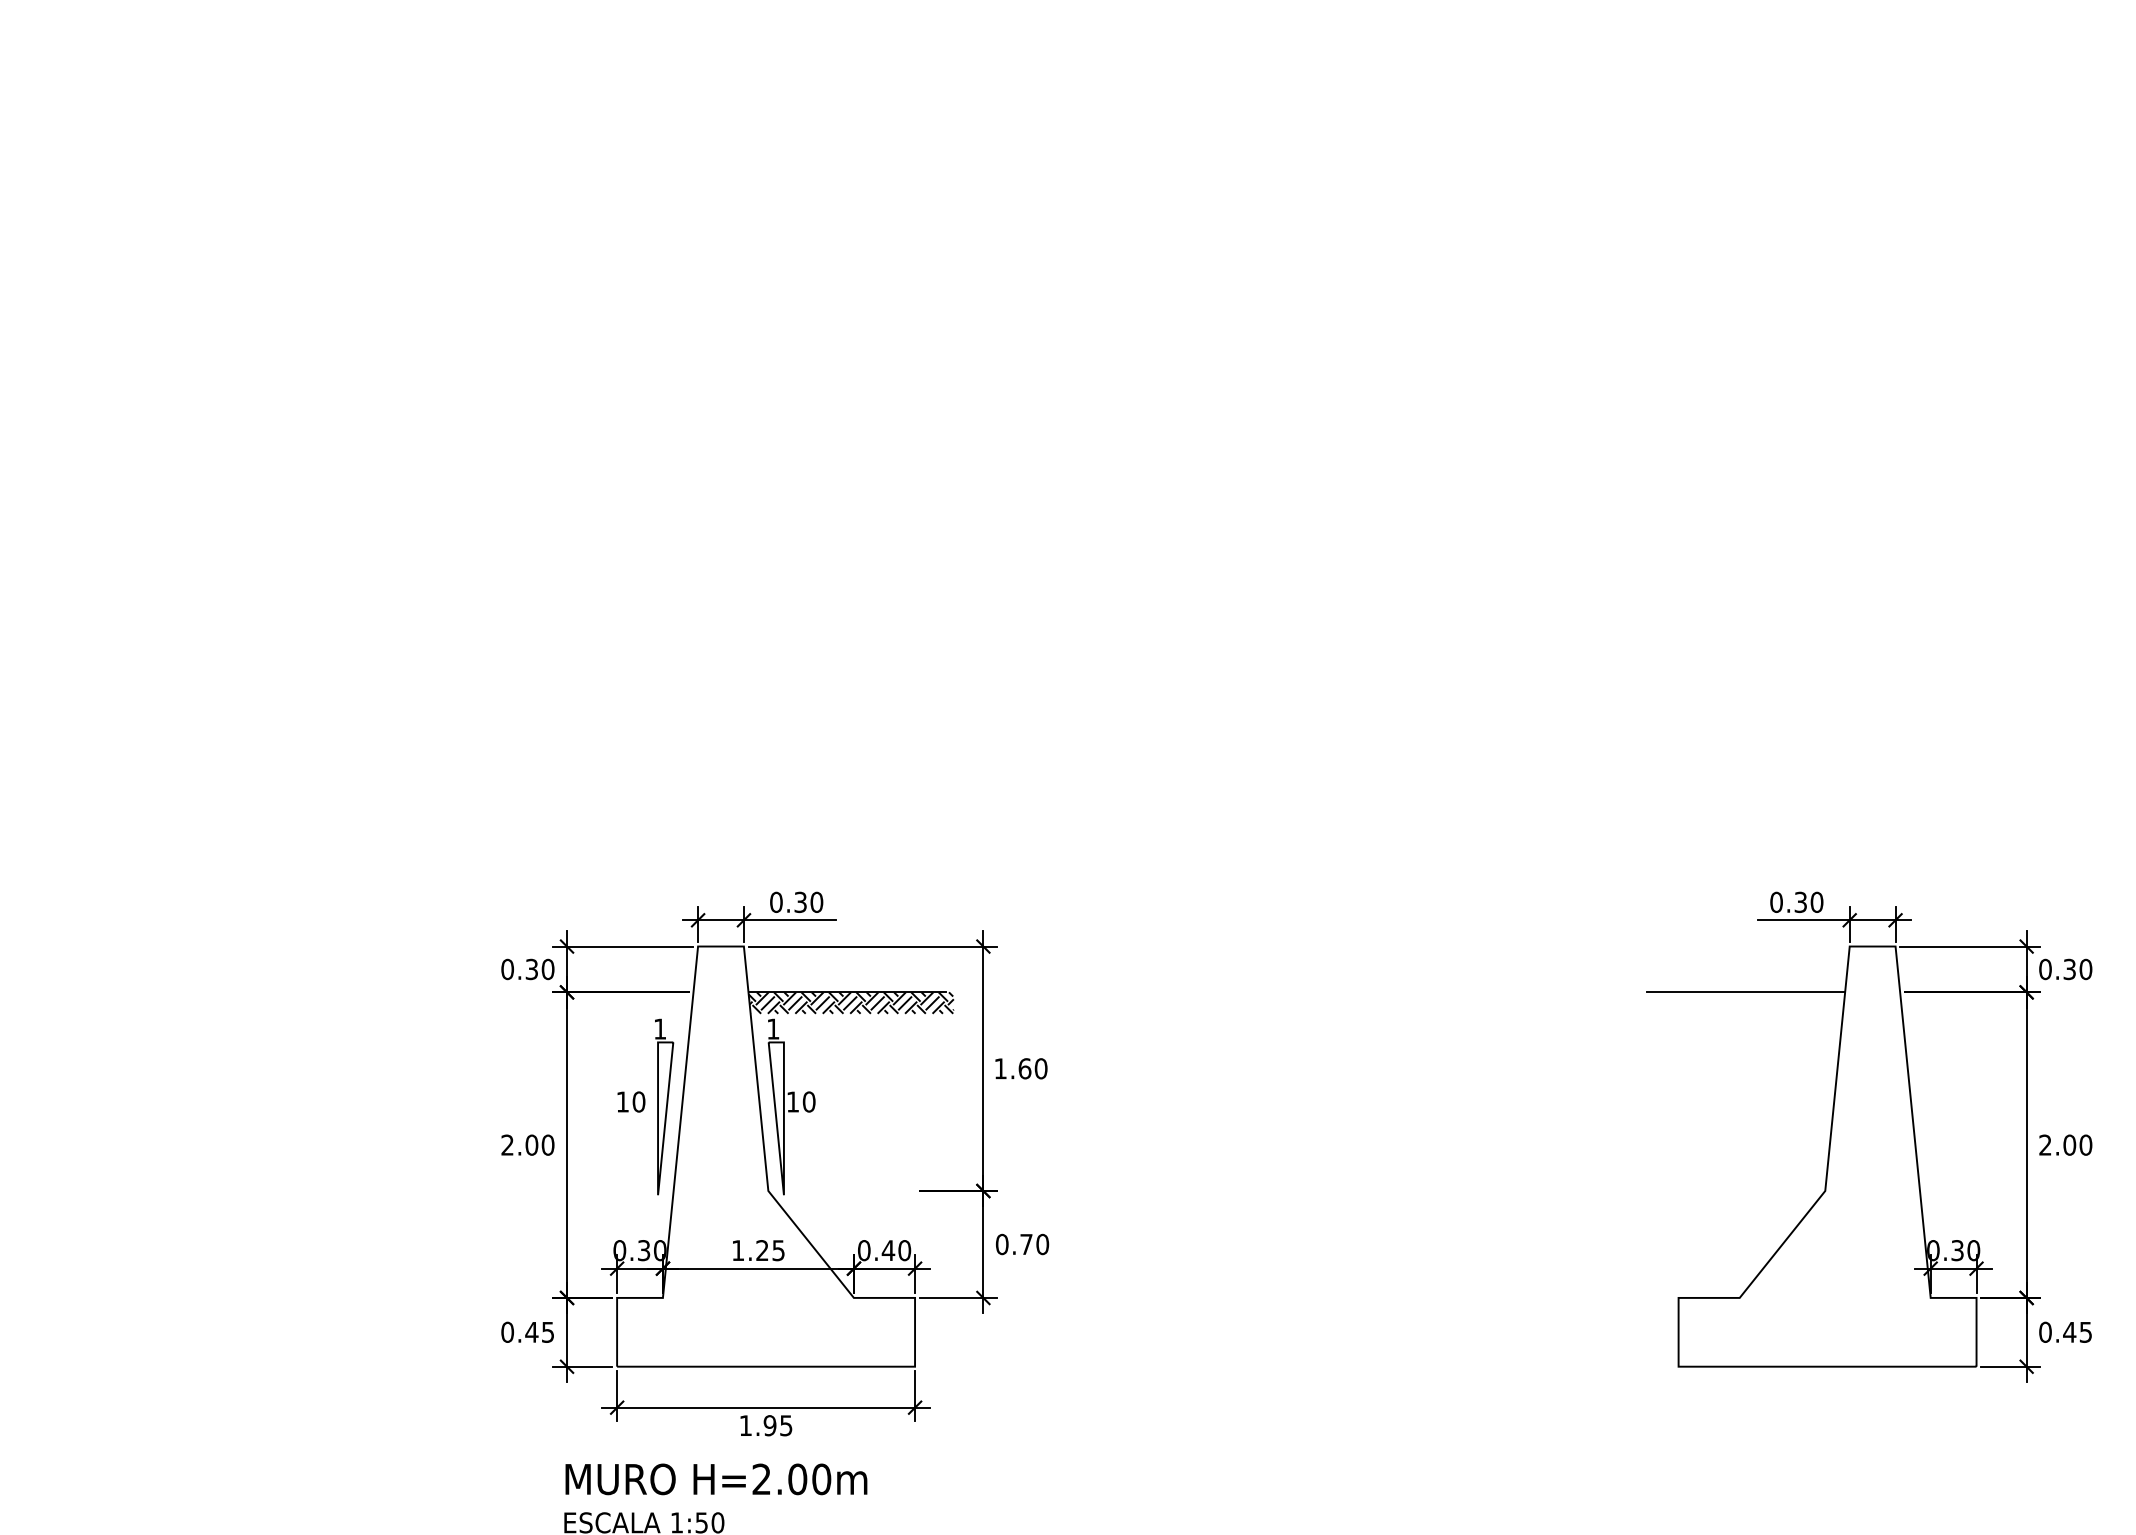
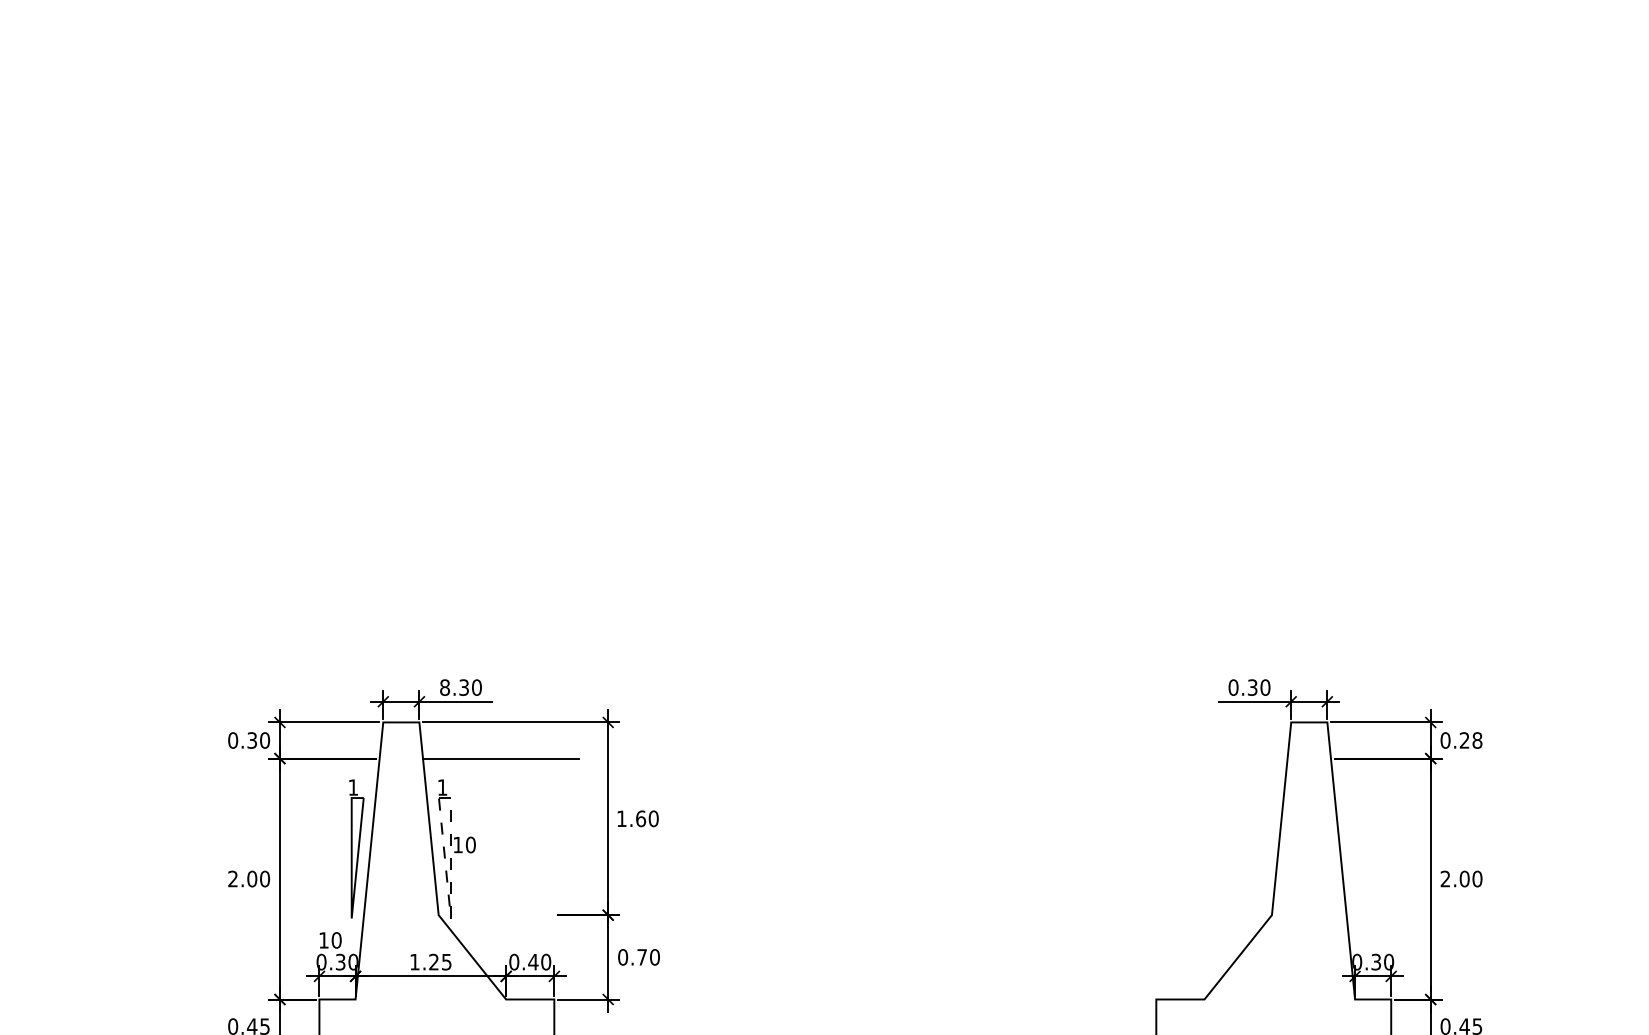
text: (776, 902) -> (445, 687), 0.30 -> 8.30
text: (2077, 969) -> (1470, 740), 0.30 -> 0.28
line: (1746, 992) -> (1209, 758), removed
hatch: (850, 1002) -> (503, 766), removed
text: (631, 1101) -> (330, 940), moved
line: (783, 1188) -> (450, 913), solid -> dashed

